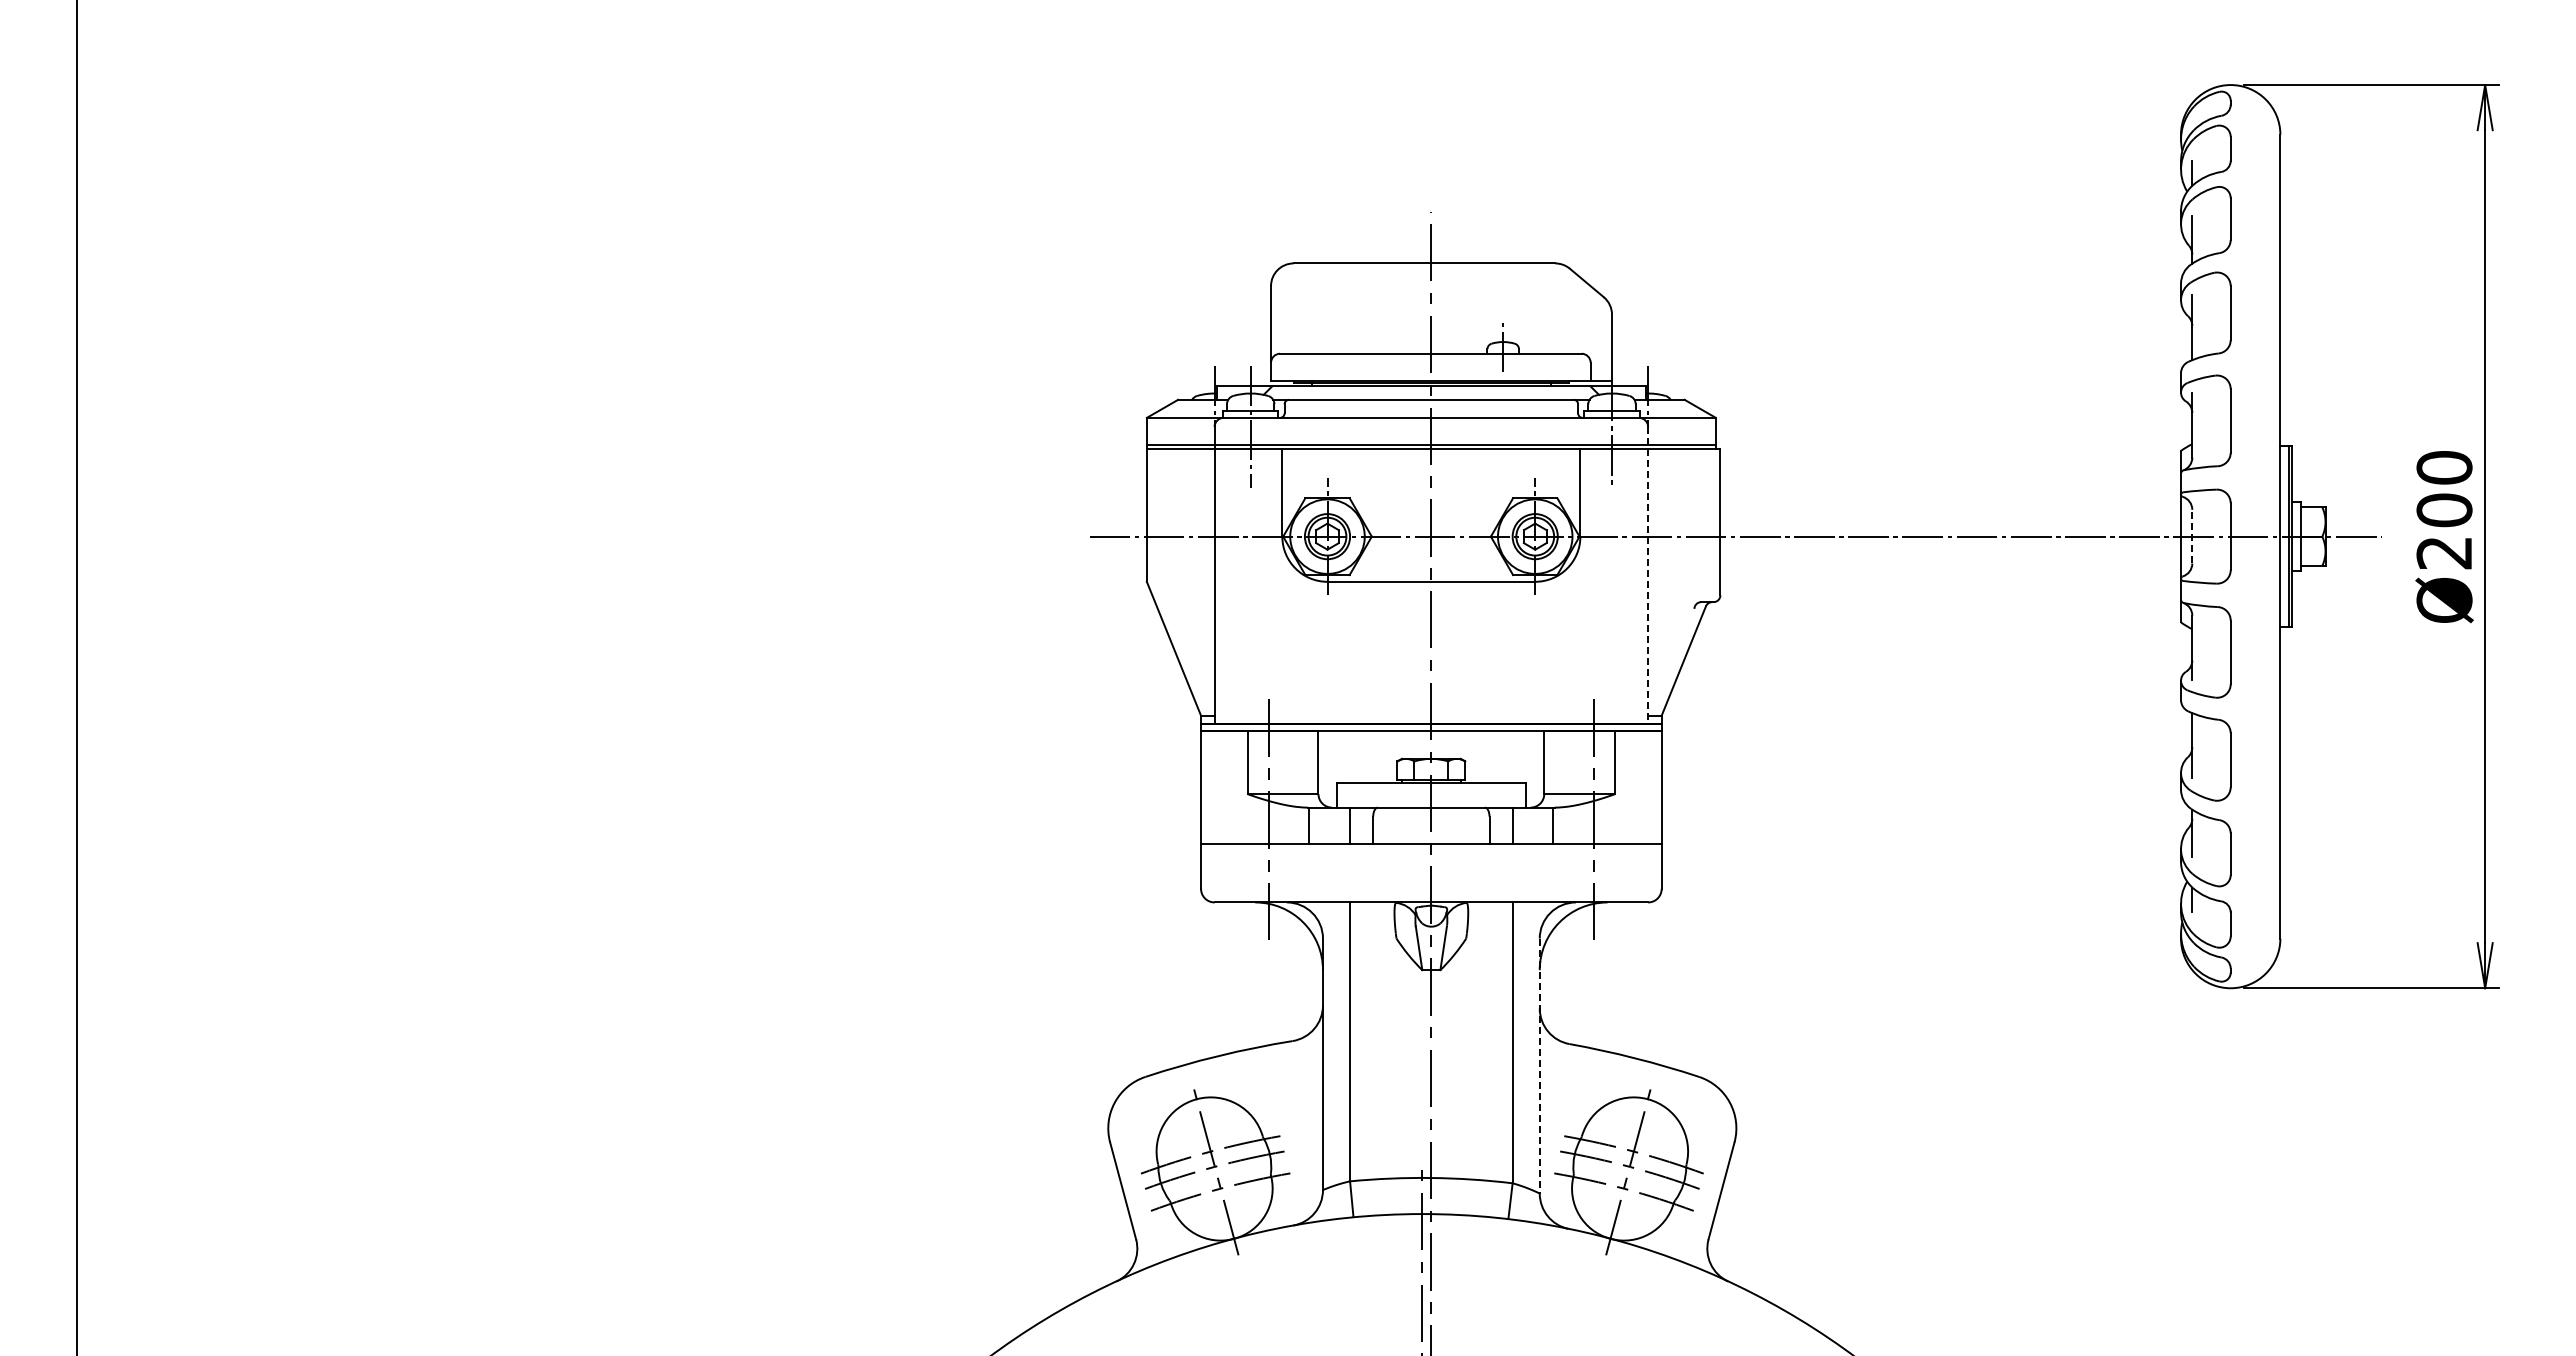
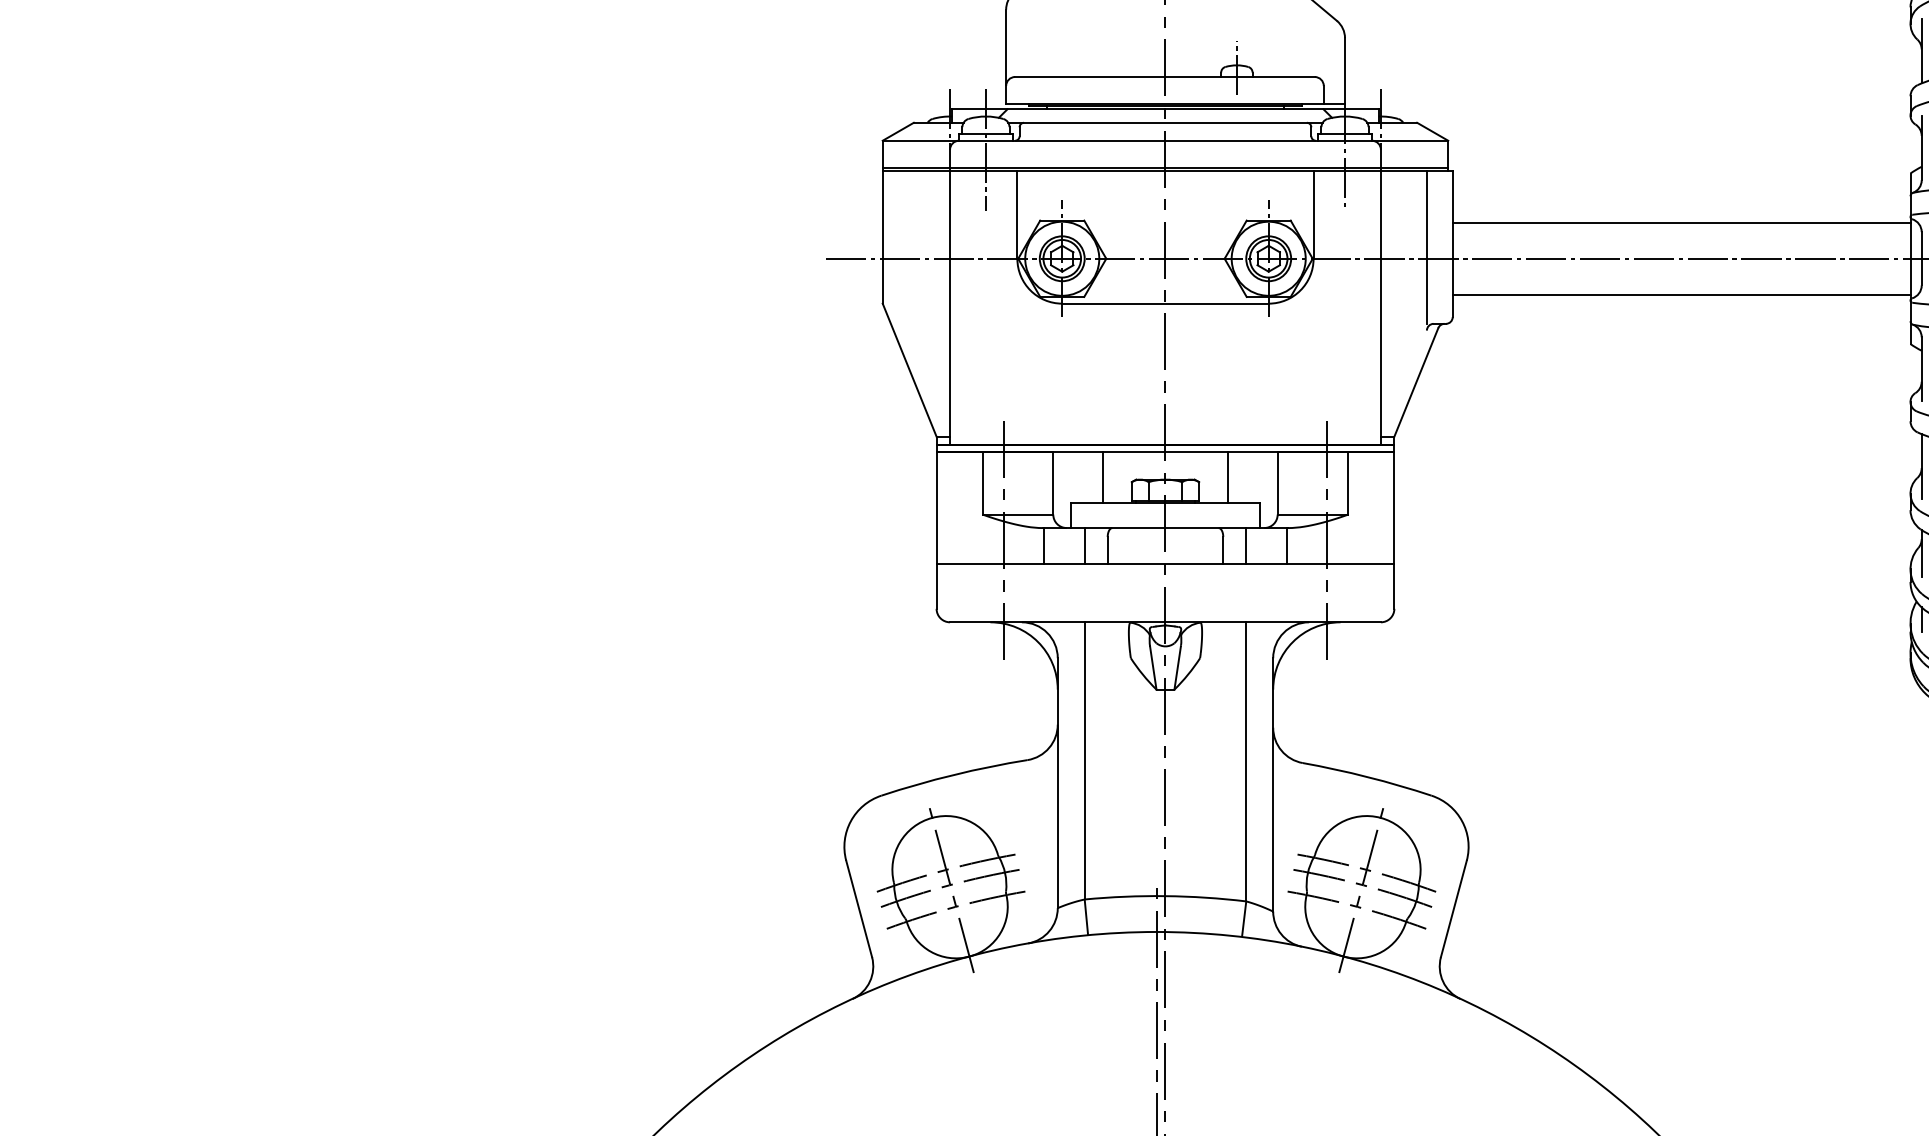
line: (1950, 500) -> (1681, 222), added
line: (1694, 525) -> (1426, 247), added
line: (2192, 536) -> (1921, 258), dashed -> solid
line: (1950, 572) -> (1681, 294), added
line: (1648, 575) -> (1381, 297), dashed -> solid
line: (1368, 756) -> (1103, 477), added
line: (1494, 756) -> (1228, 477), added
line: (1539, 1066) -> (1272, 785), dashed -> solid

